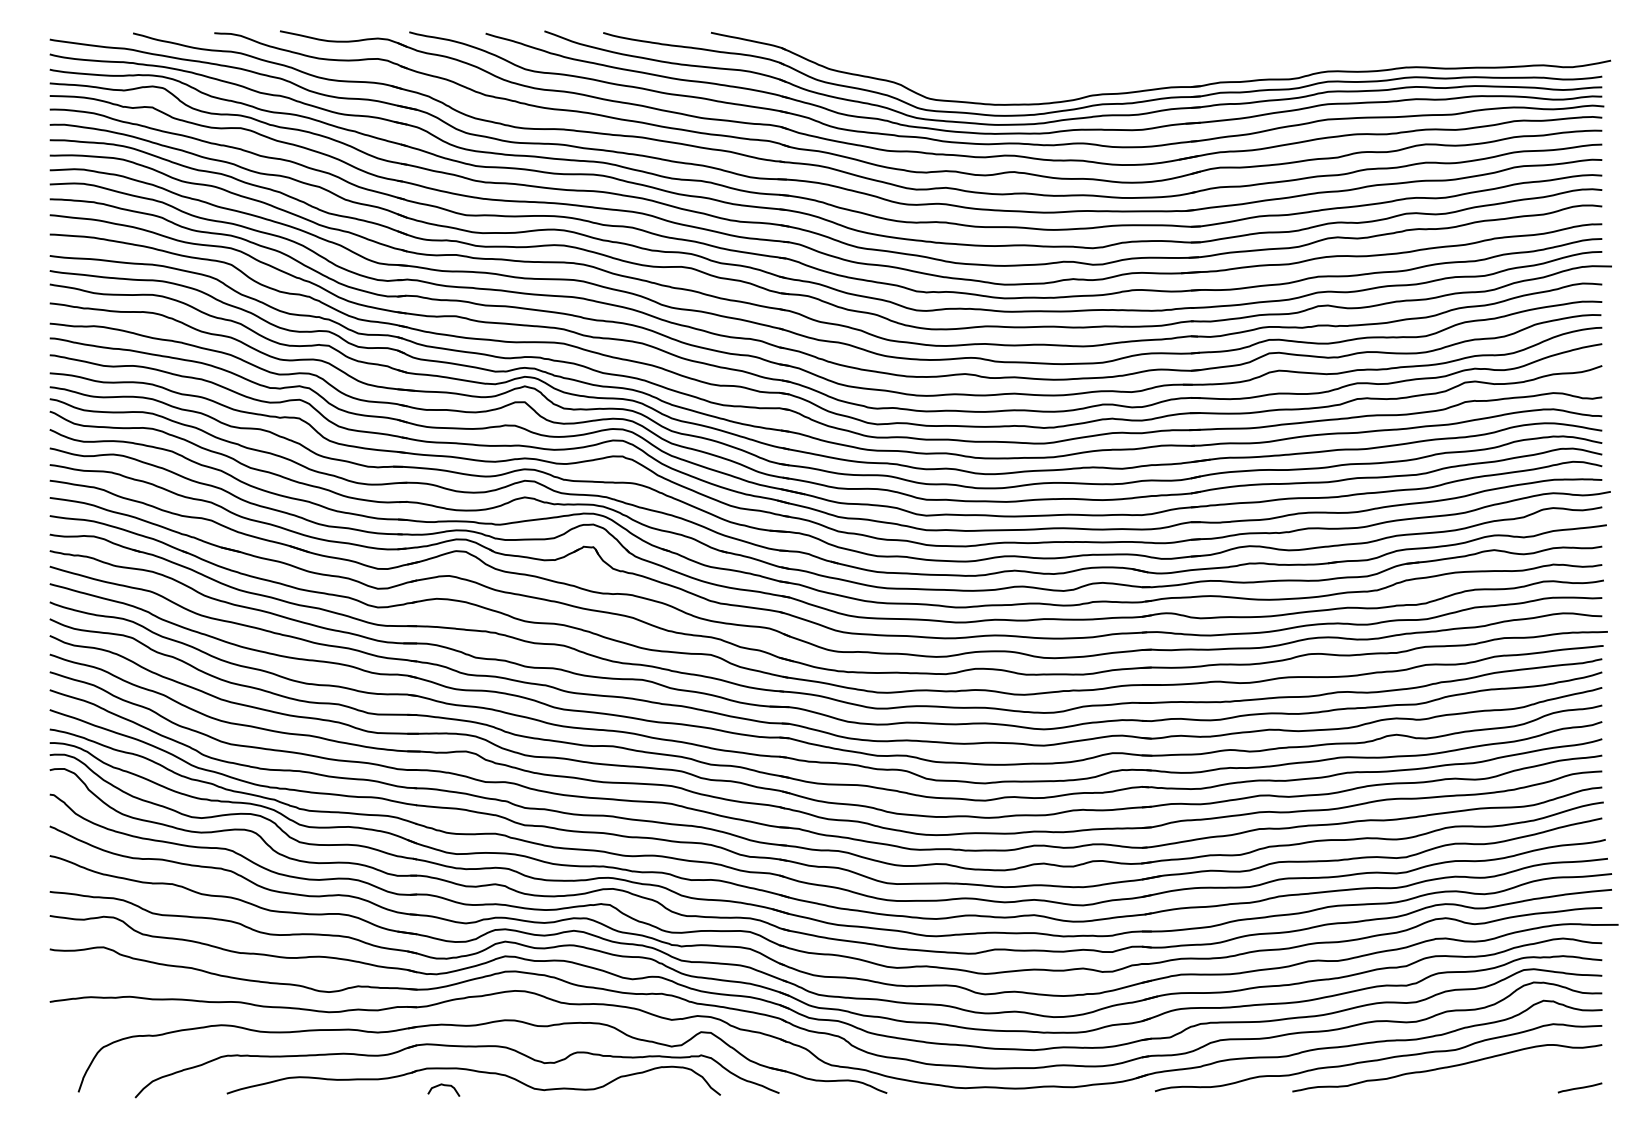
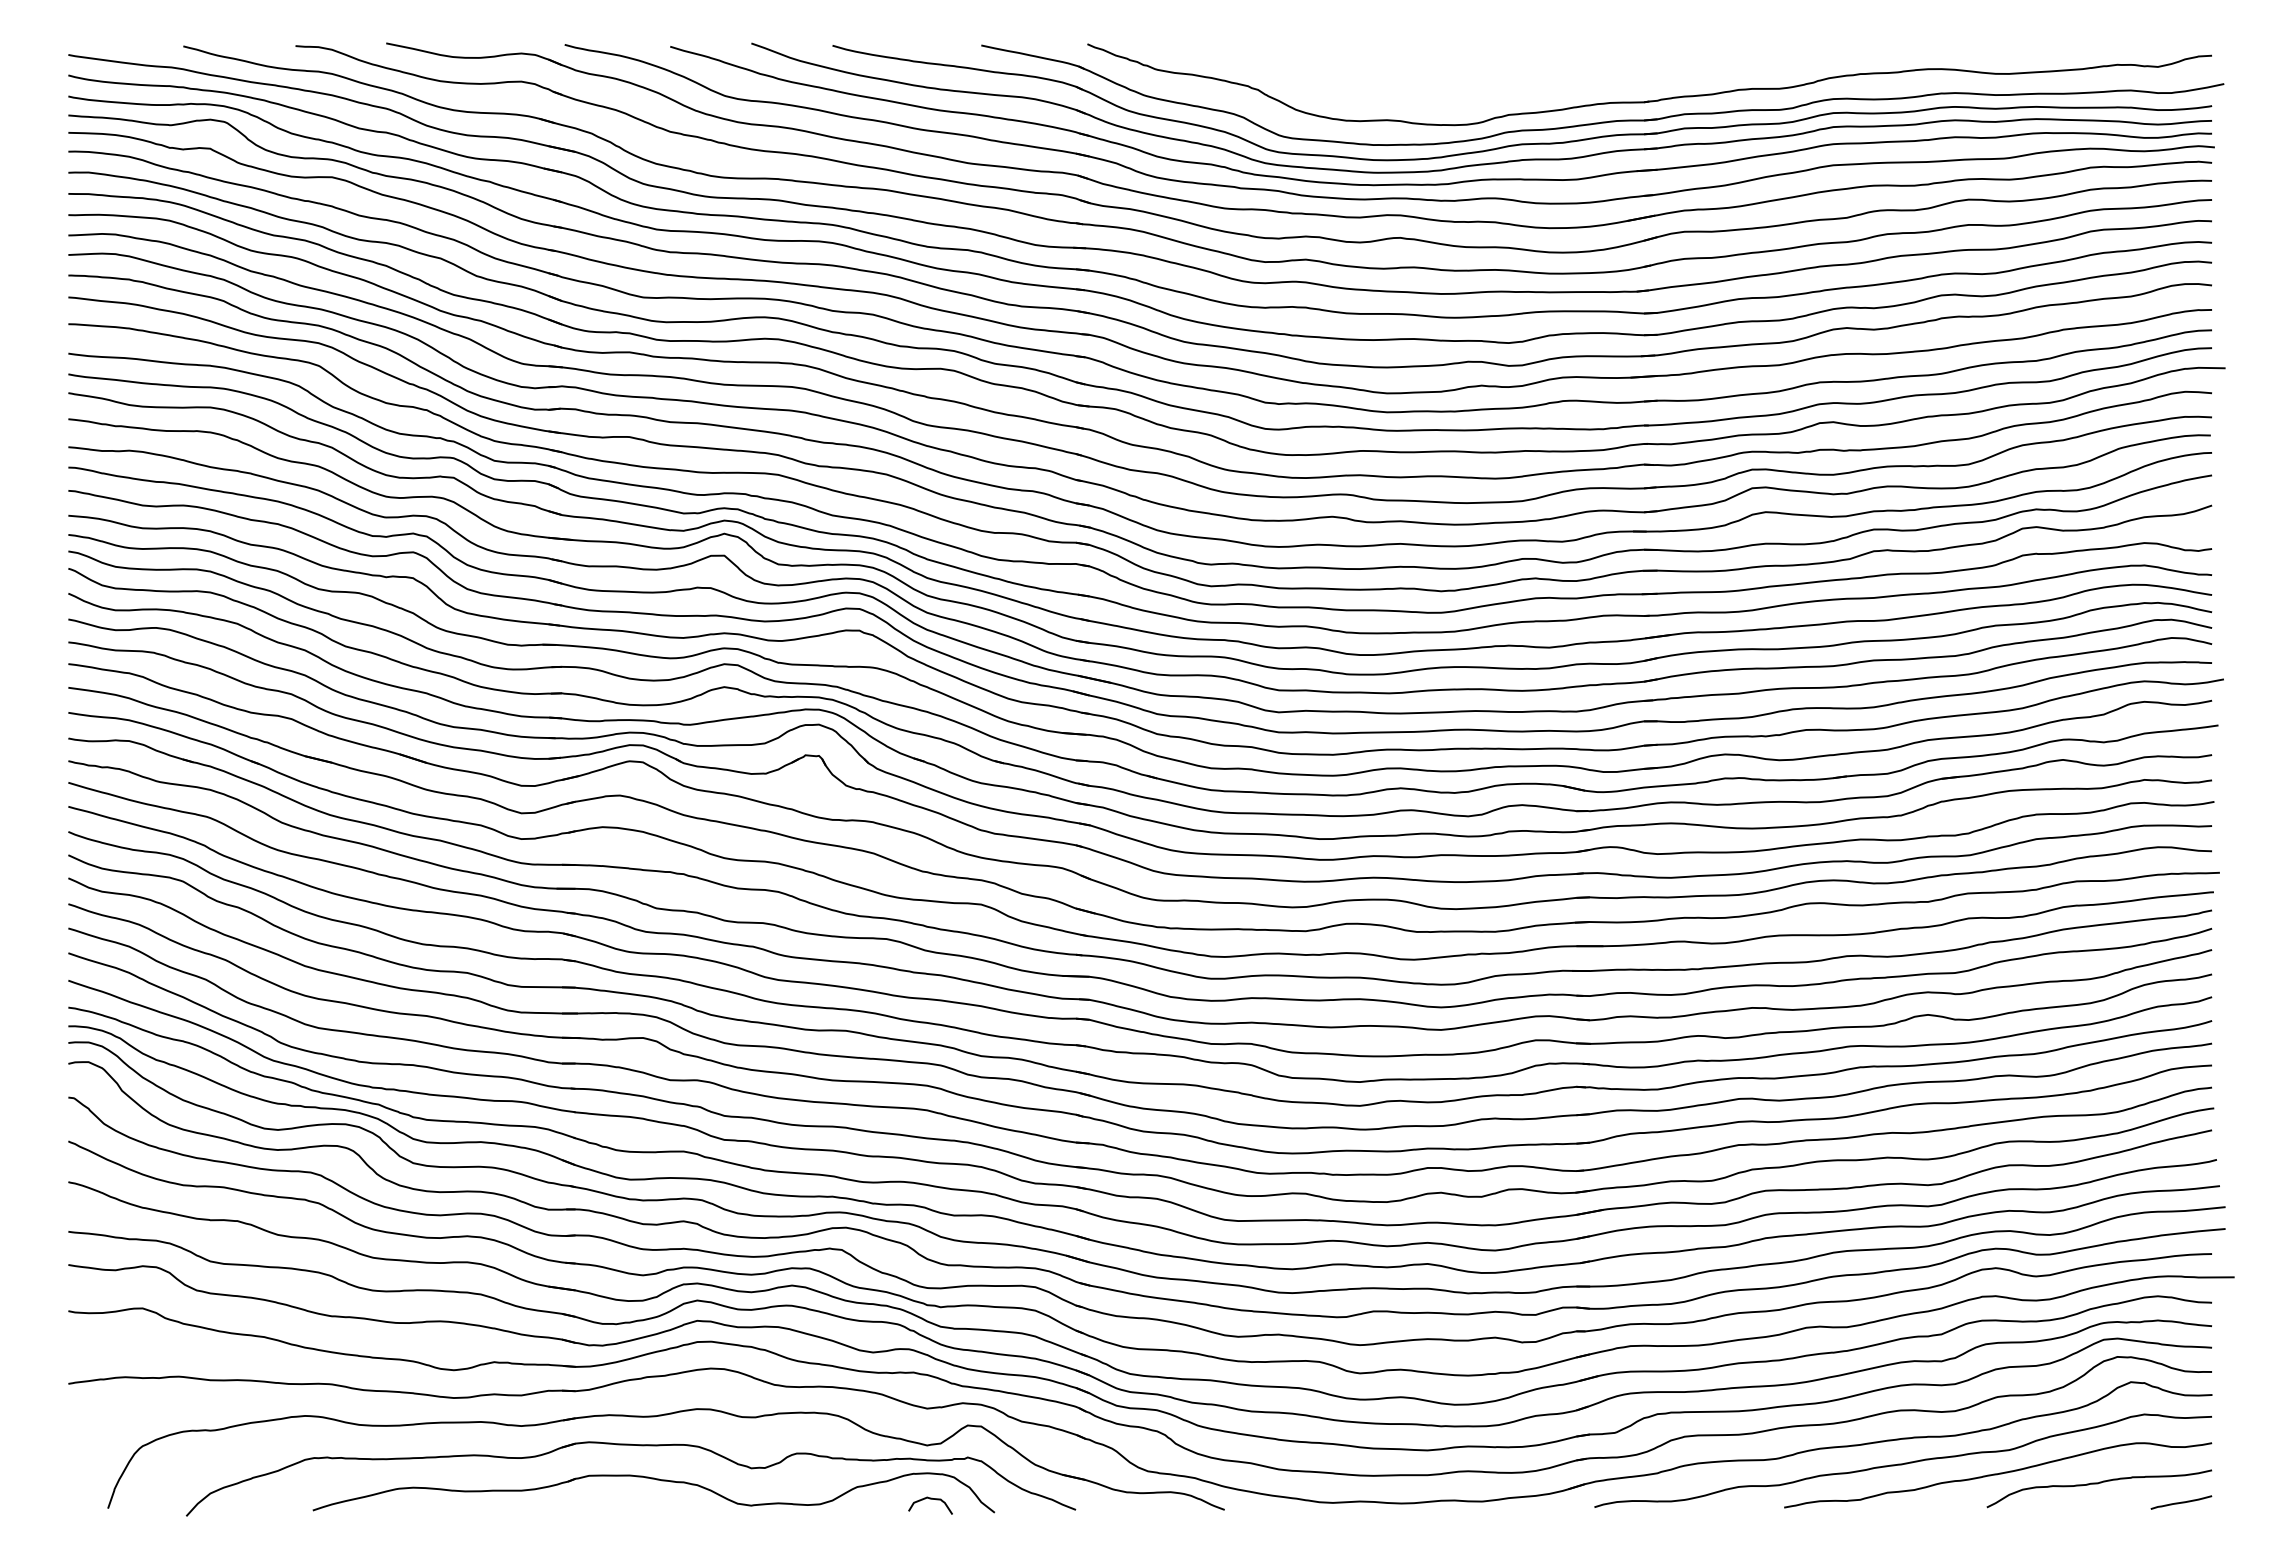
part: (1194, 72) -> (1649, 100), added
curve: (1520, 1074) -> (2098, 1484), added
curve: (443, 1085) -> (930, 1499), moved

